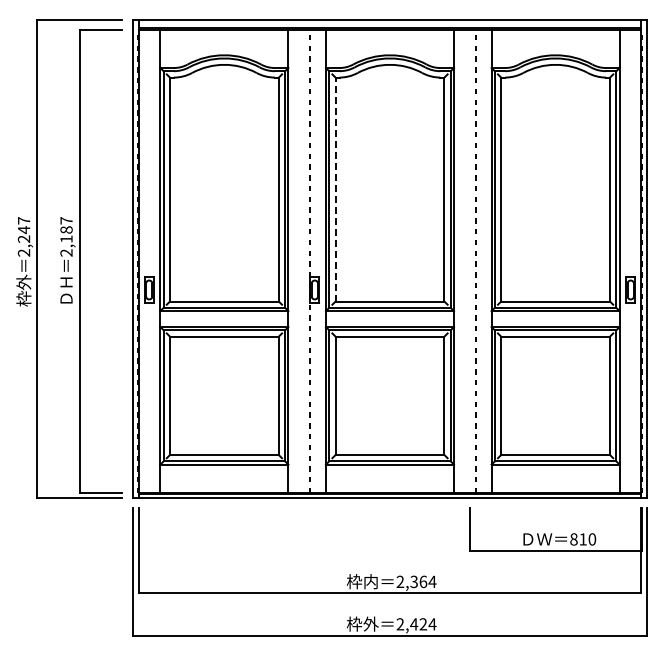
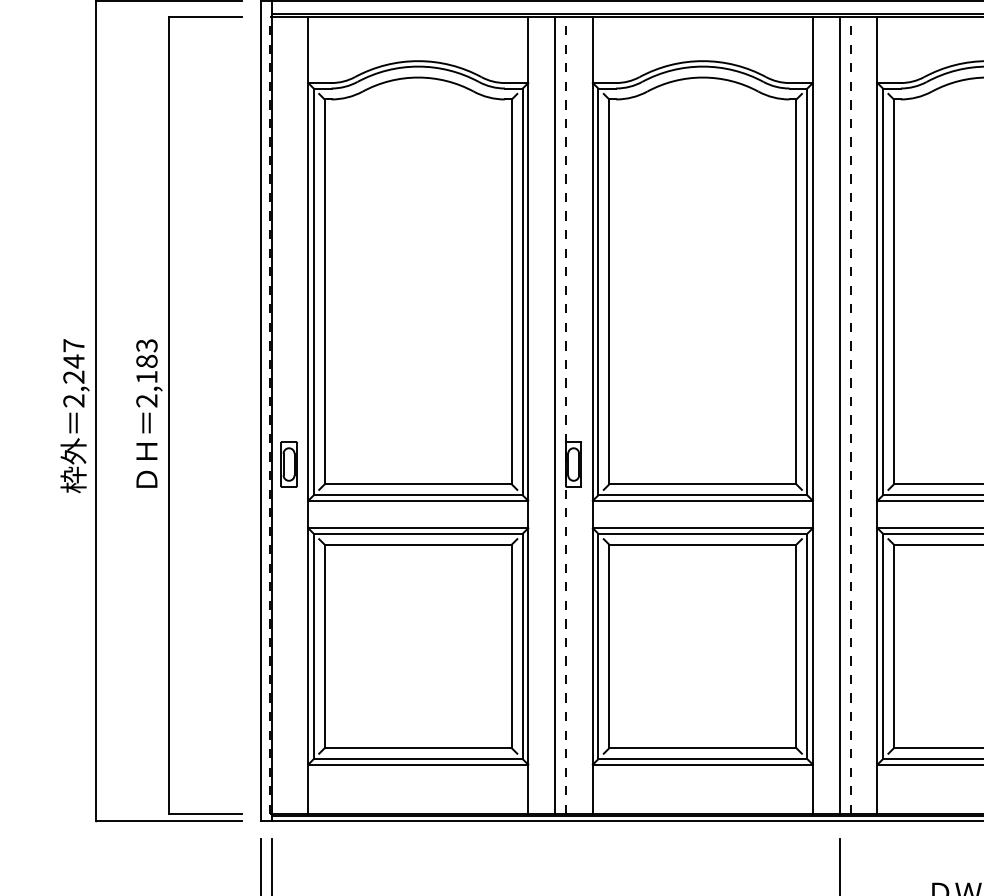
line: (335, 189) -> (609, 291), dashed -> solid
text: (66, 220) -> (146, 345), 2,187 -> 2,183
line: (304, 261) -> (555, 415), added
line: (469, 261) -> (839, 415), added

